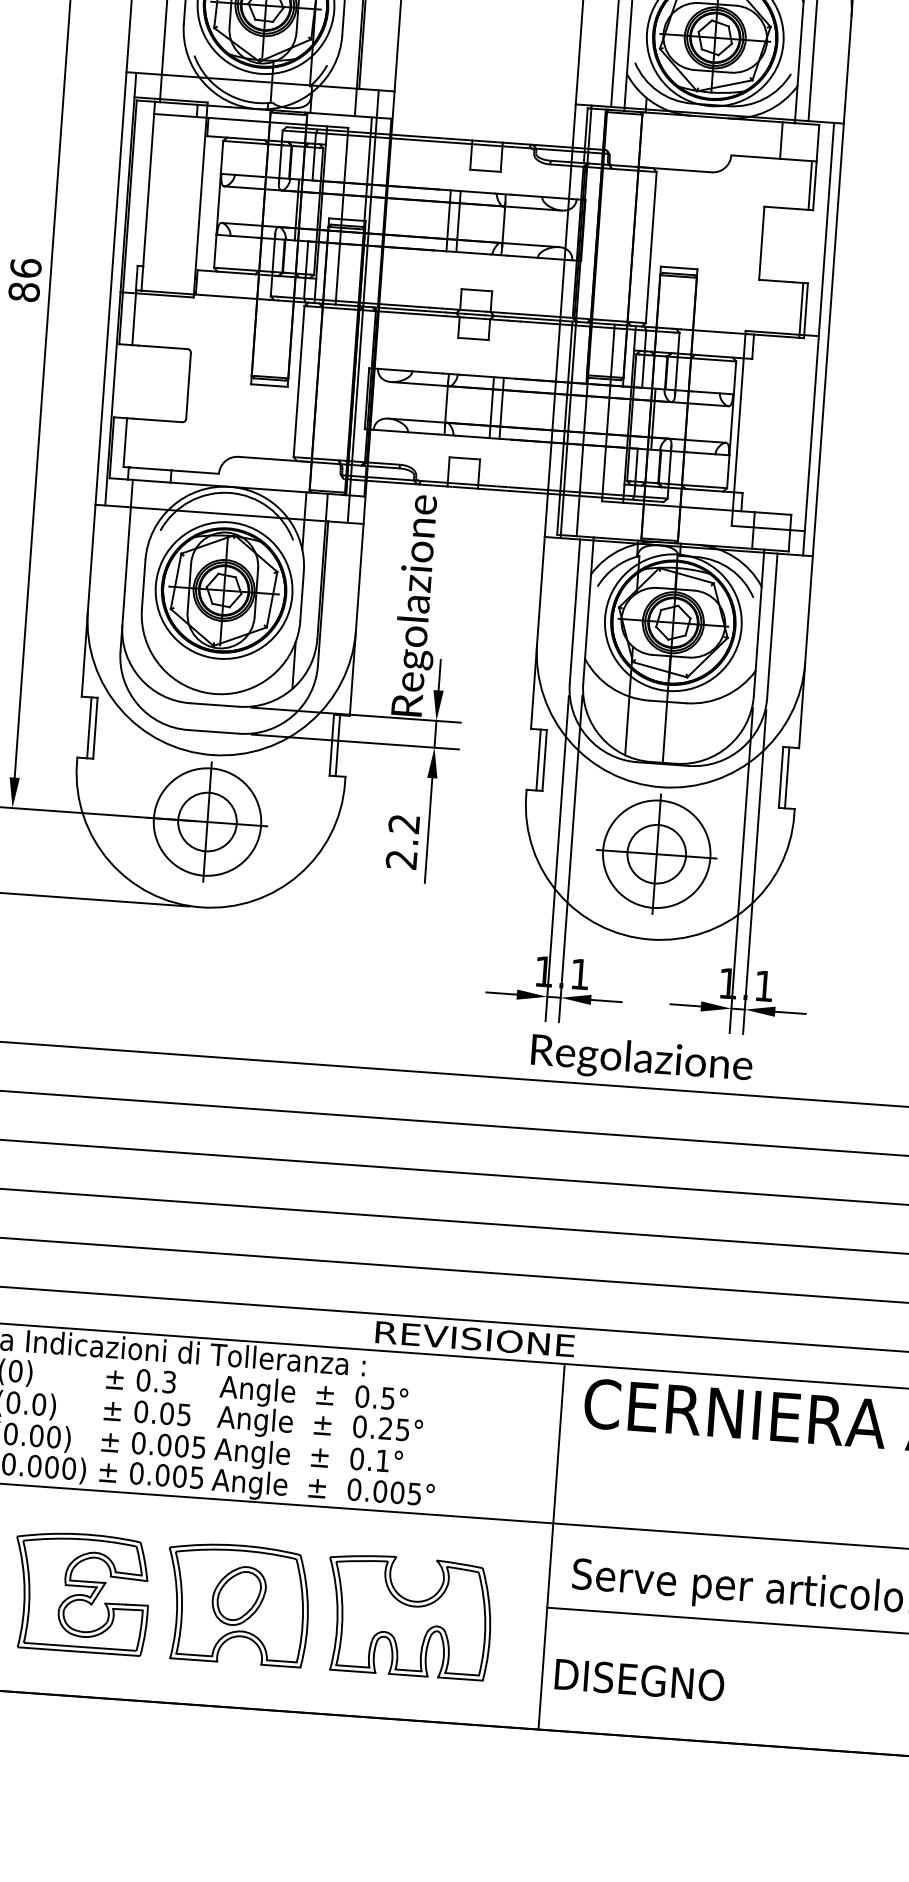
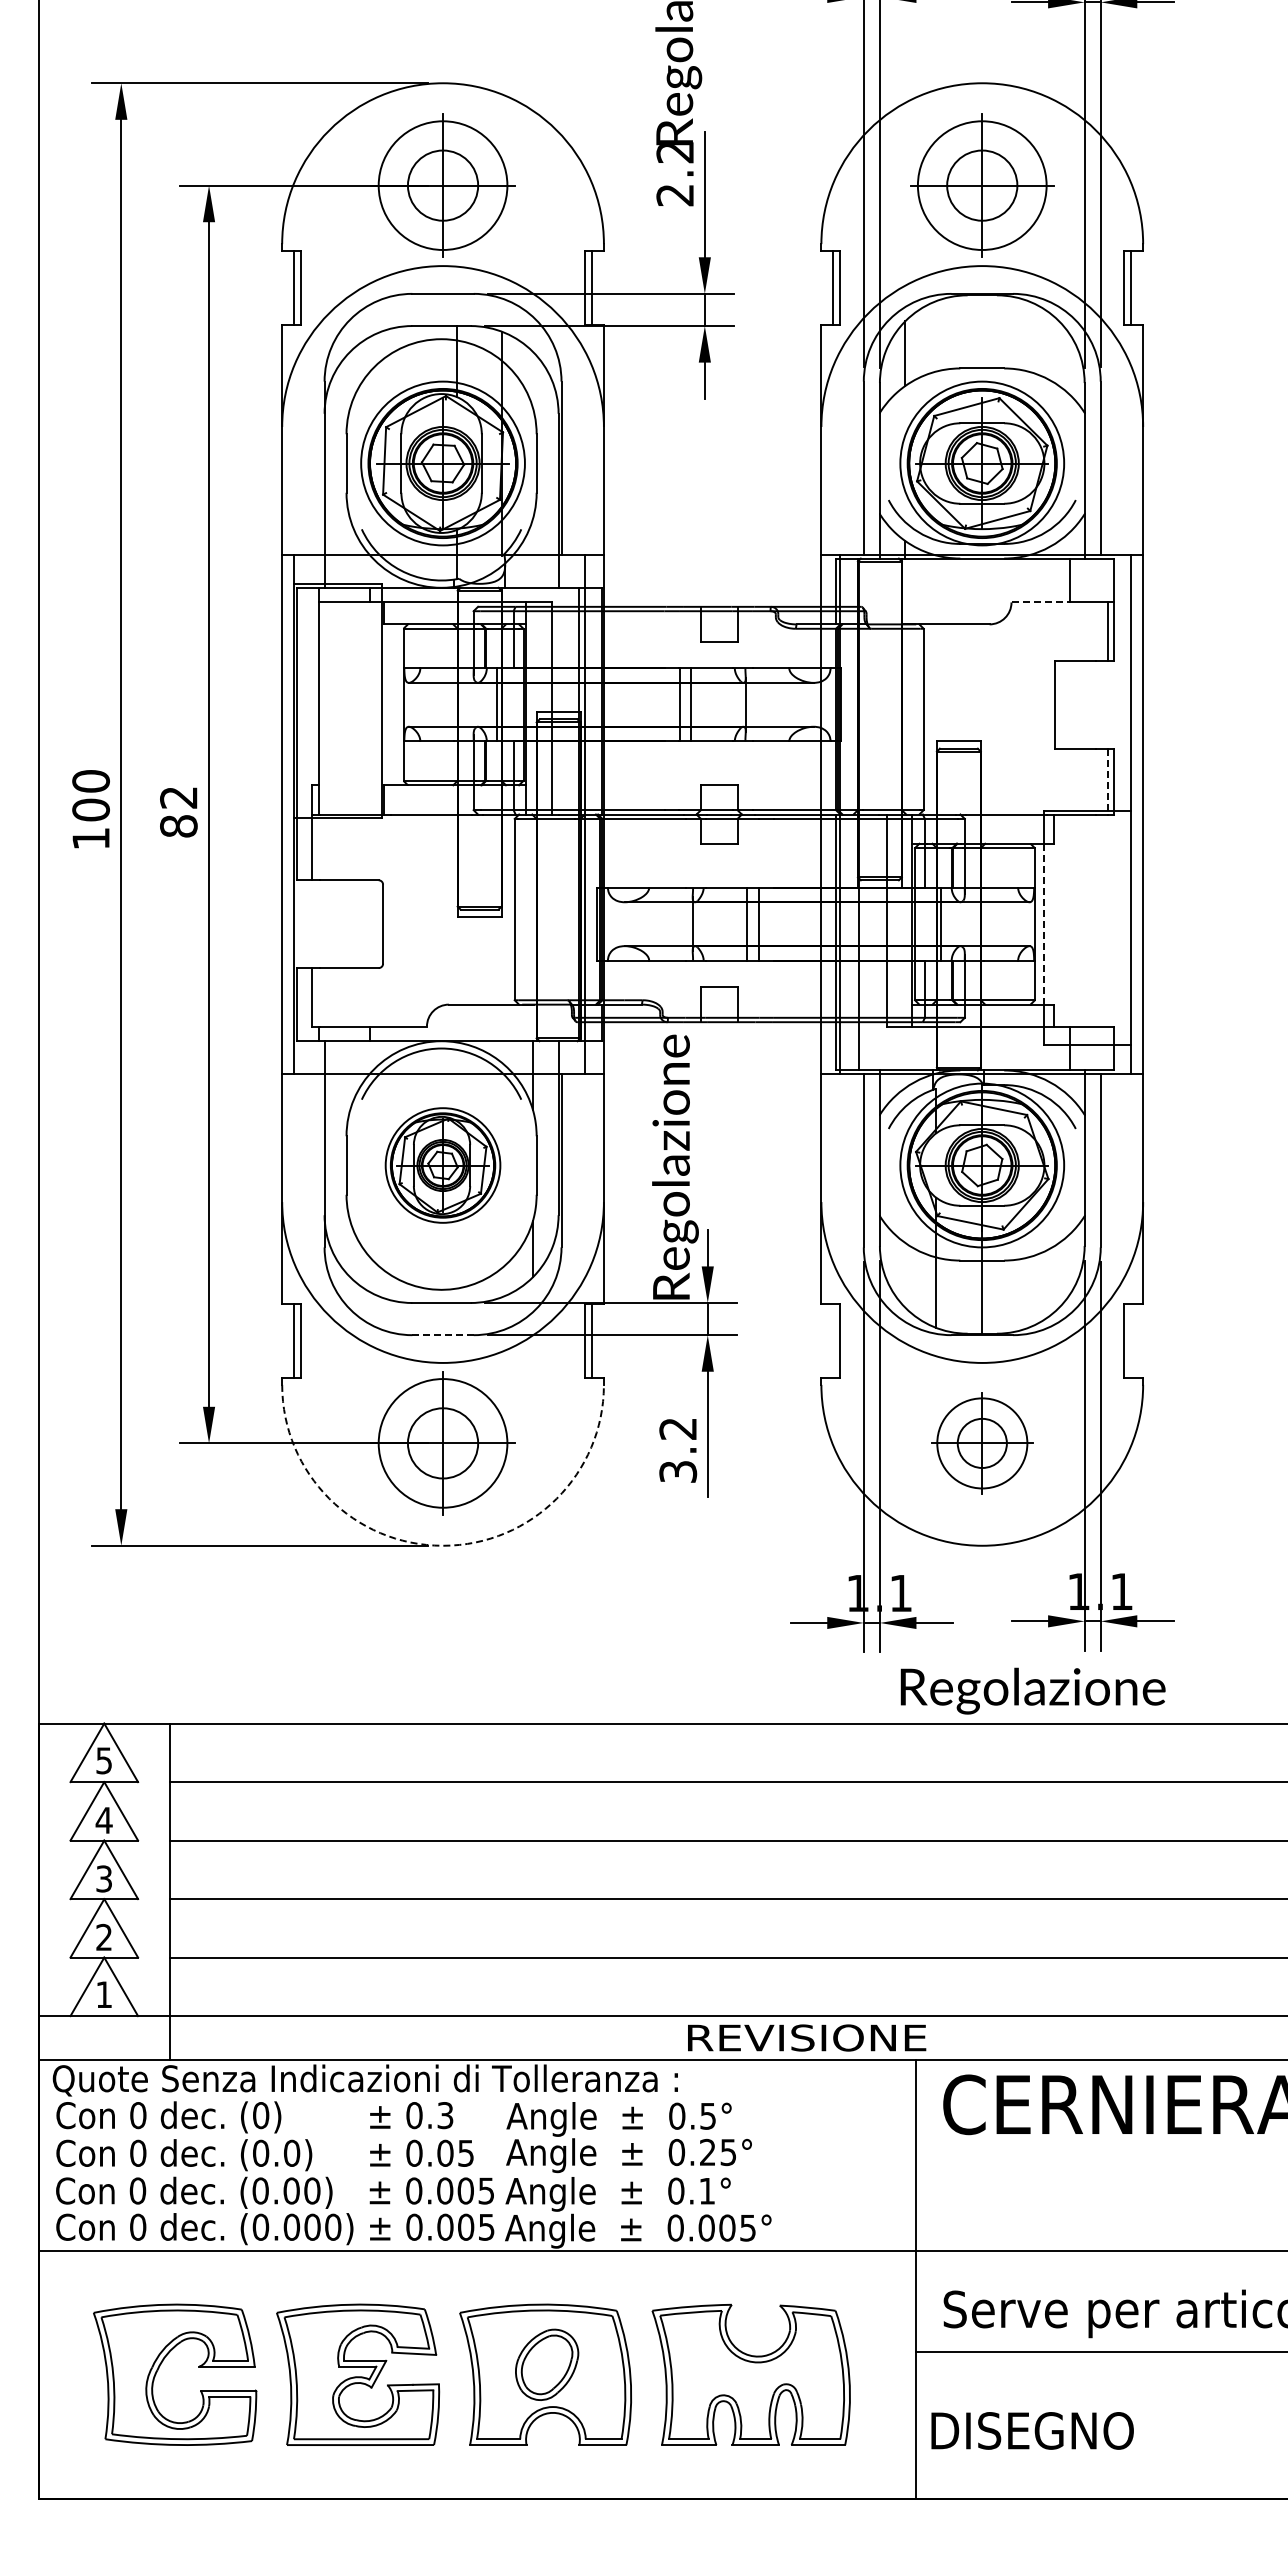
line: (756, 157) -> (1041, 602), solid -> dashed
text: (25, 268) -> (178, 797), 86 -> 82
line: (801, 310) -> (1108, 781), solid -> dashed
line: (738, 424) -> (1043, 923), solid -> dashed
part: (223, 590) -> (442, 1165), size x0.7
line: (214, 732) -> (443, 1335), solid -> dashed
line: (538, 759) -> (833, 1340), removed
line: (787, 777) -> (1131, 1340), removed
part: (656, 854) -> (982, 1443), size x0.7
text: (401, 859) -> (678, 1471), 2.2 -> 3.2
arc: (201, 907) -> (443, 1545), solid -> dashed
text: (641, 1060) -> (1032, 1690), moved

